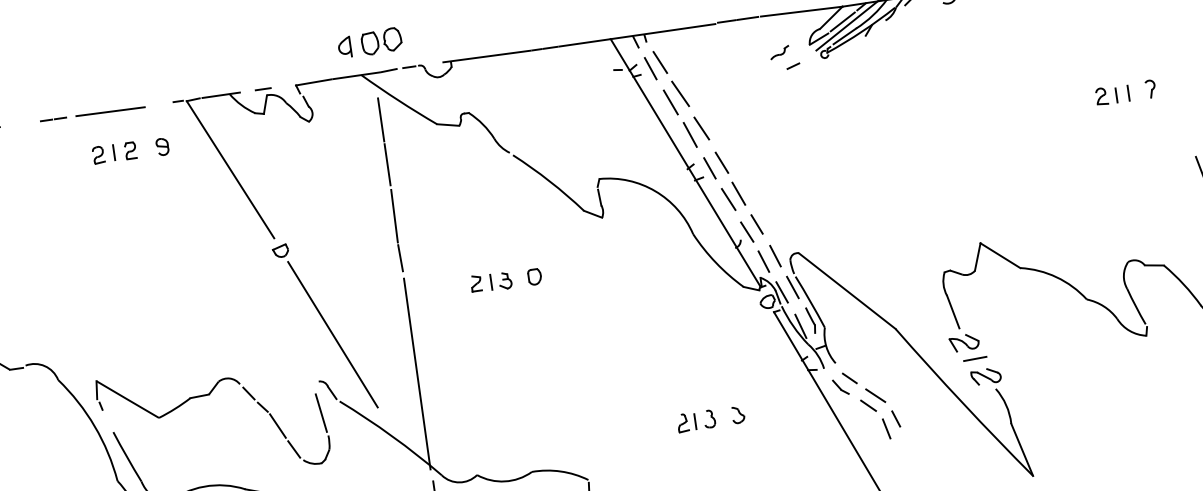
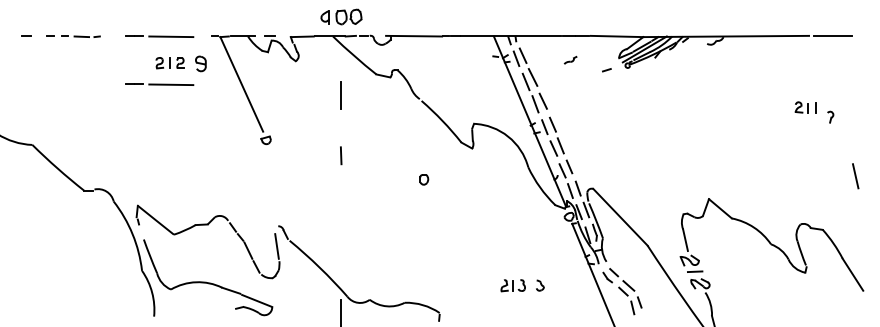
part: (779, 51) -> (570, 59), moved
part: (1111, 95) -> (805, 107), moved
line: (381, 119) -> (341, 66), removed
part: (161, 146) -> (200, 63), size x1.4
line: (102, 188) -> (159, 84), added
line: (393, 216) -> (340, 128), removed
part: (491, 281) -> (396, 178), removed
line: (332, 333) -> (291, 197), removed
line: (416, 374) -> (340, 230), removed

